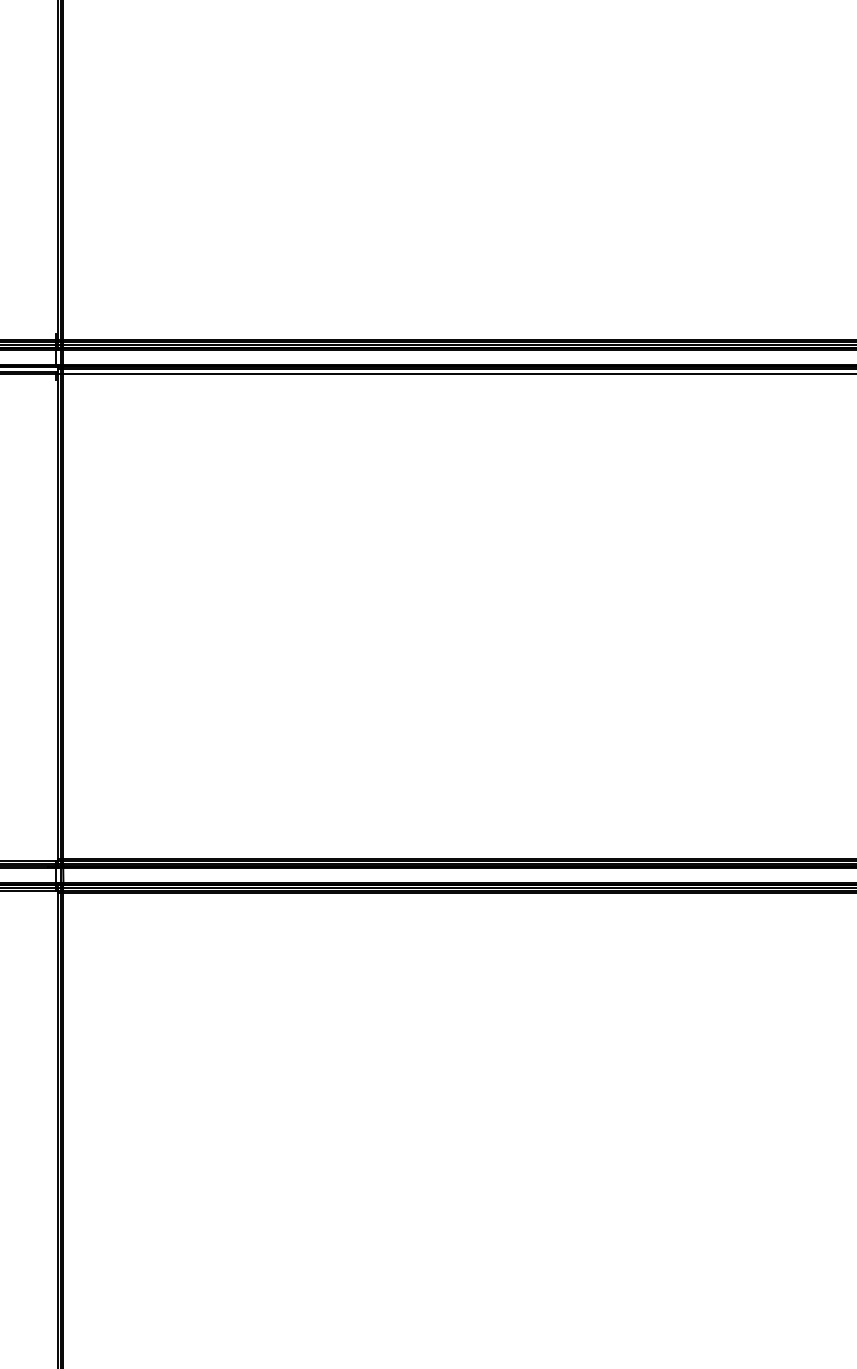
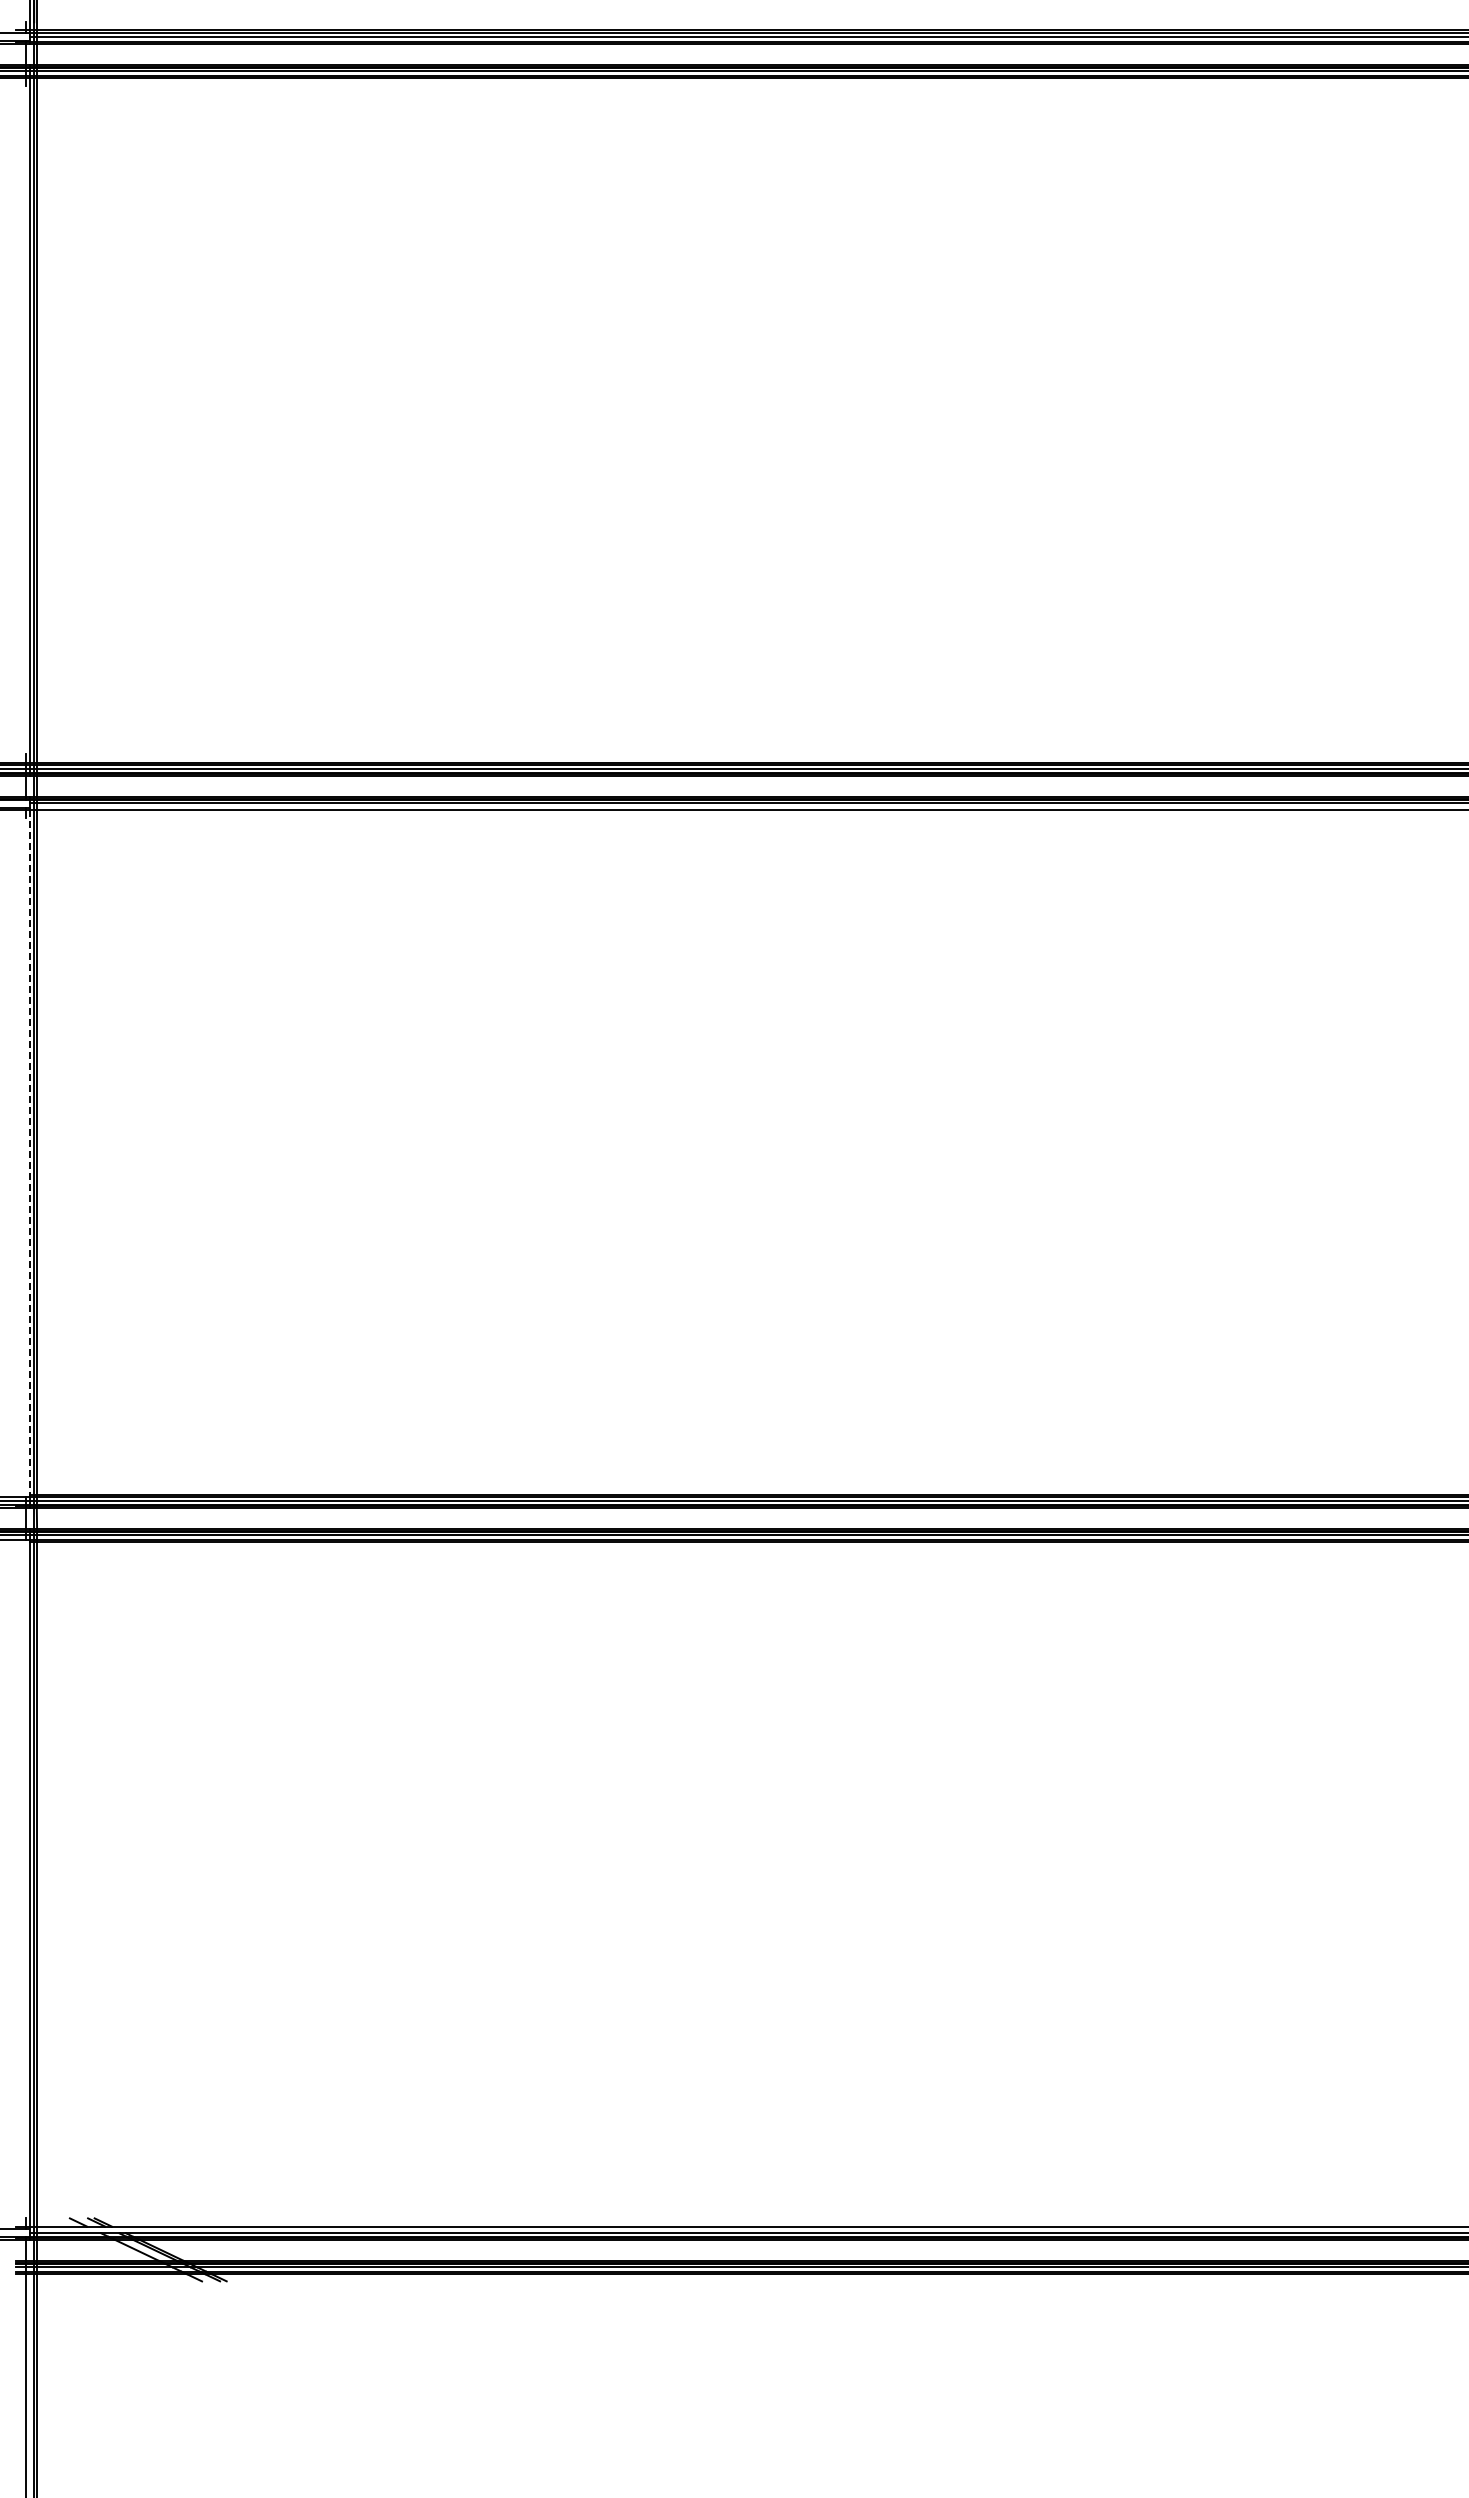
line: (58, 616) -> (29, 1152), solid -> dashed

